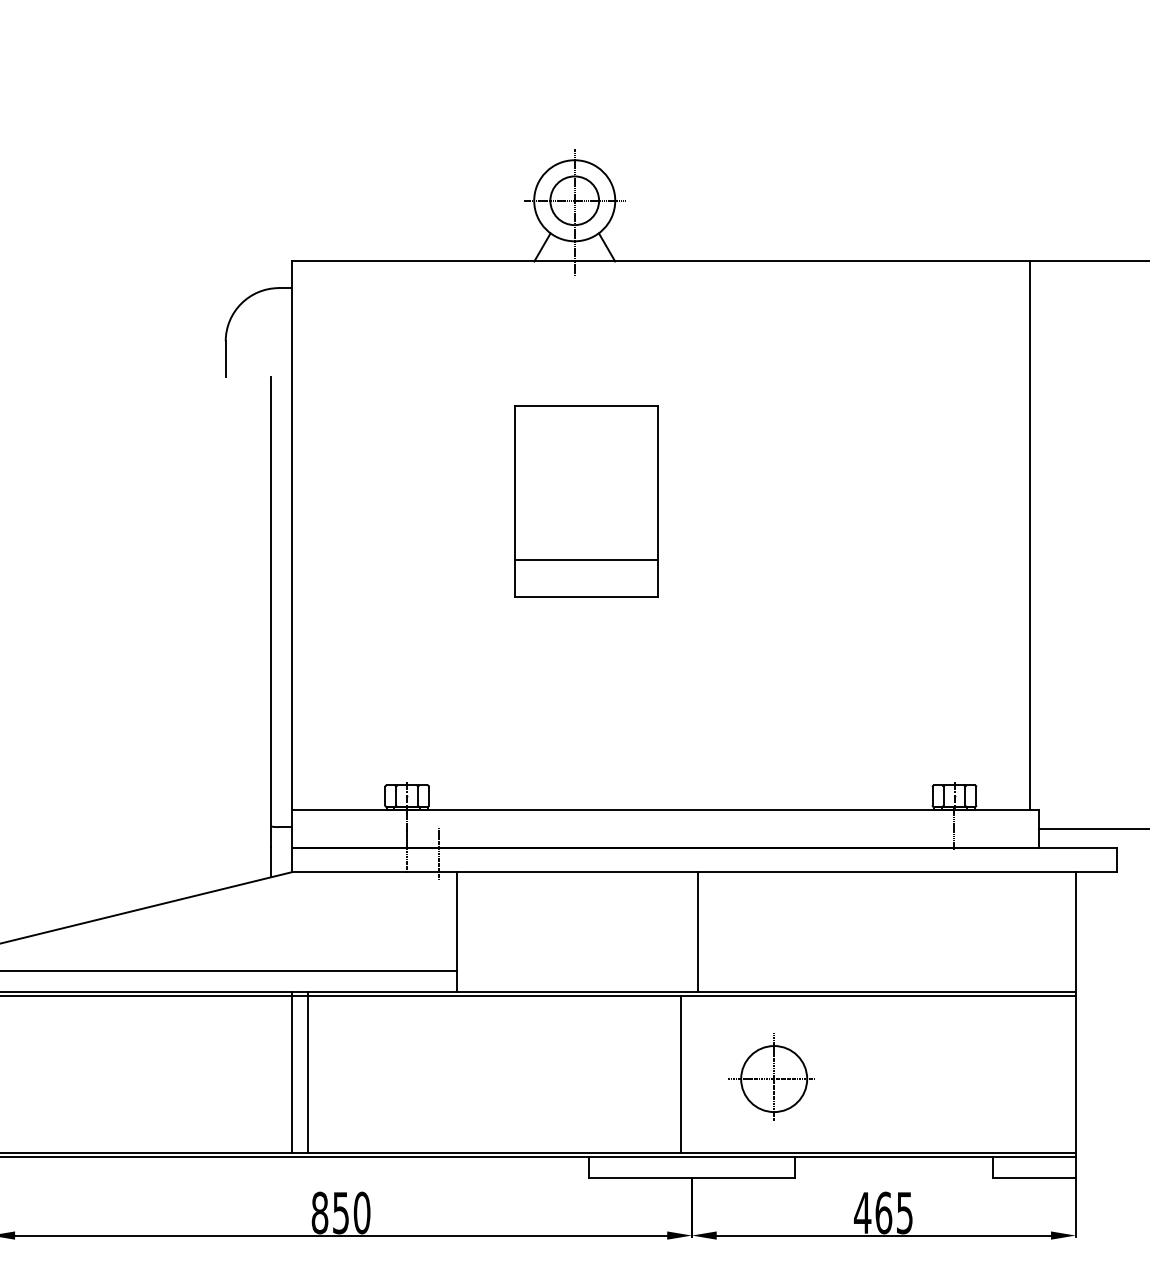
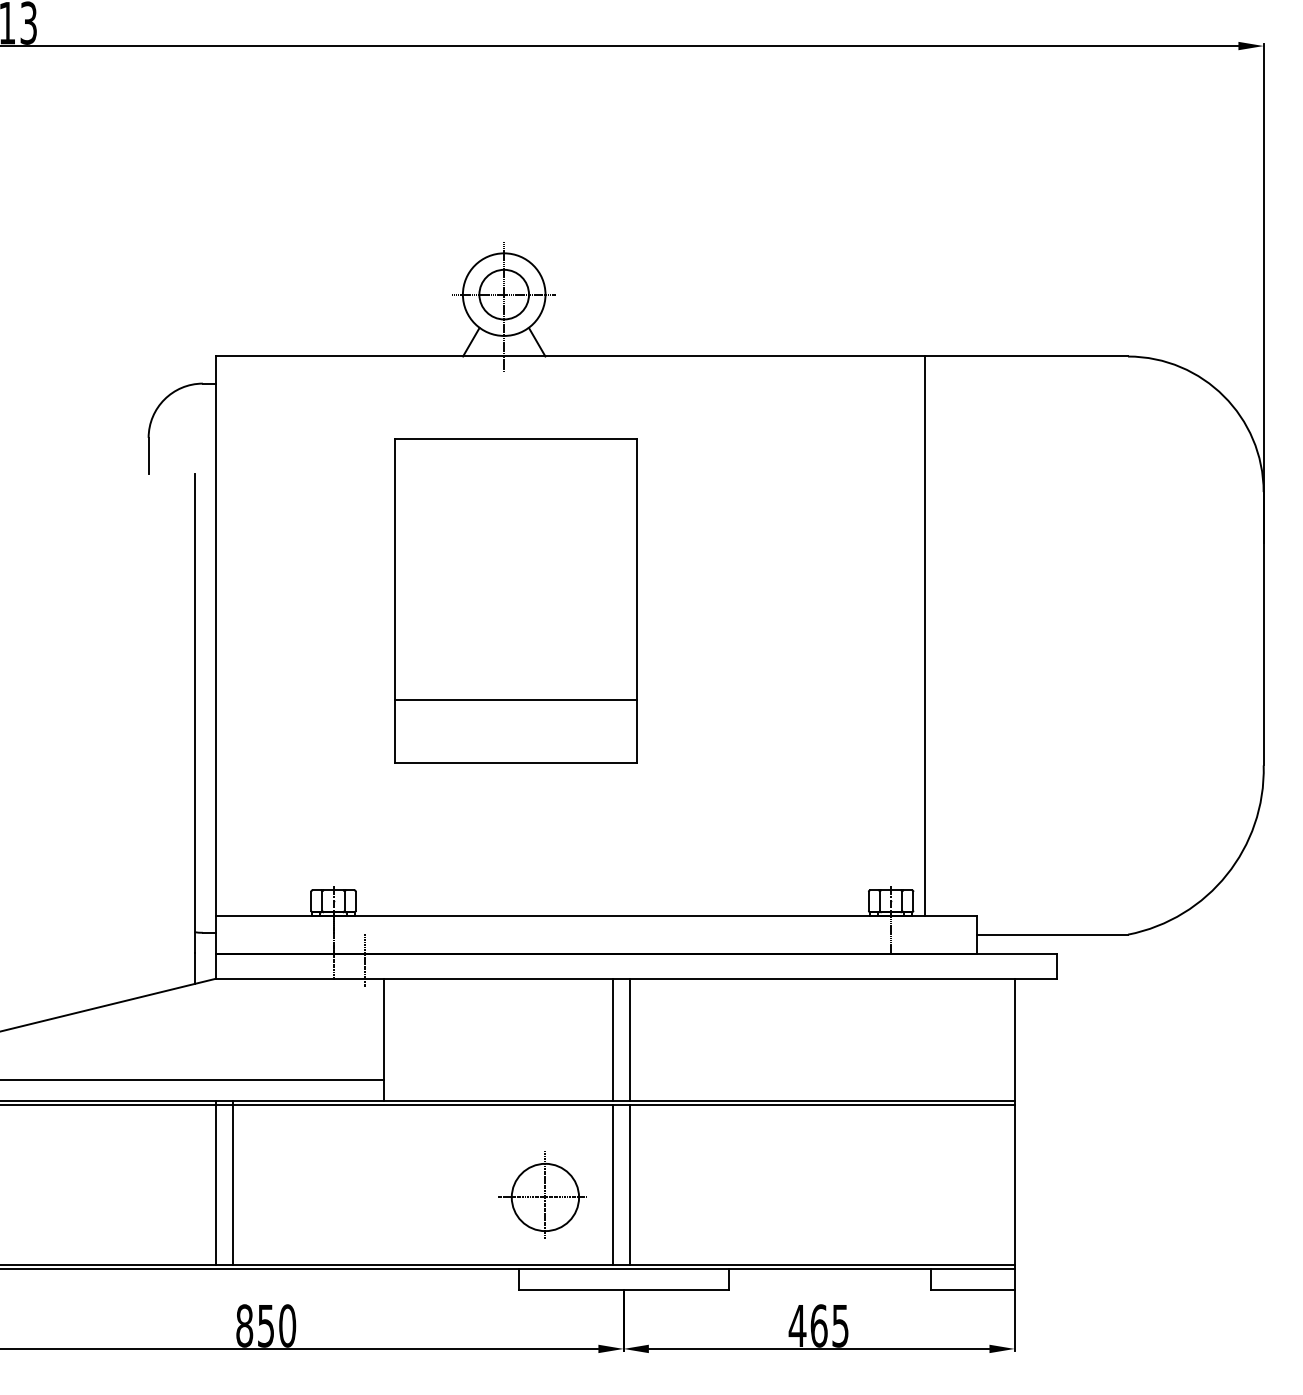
part: (585, 500) -> (515, 600), size x1.67
line: (1030, 535) -> (925, 635), moved
line: (681, 931) -> (612, 1039), added
line: (697, 1074) -> (629, 1184), added
part: (771, 1076) -> (542, 1194), moved

